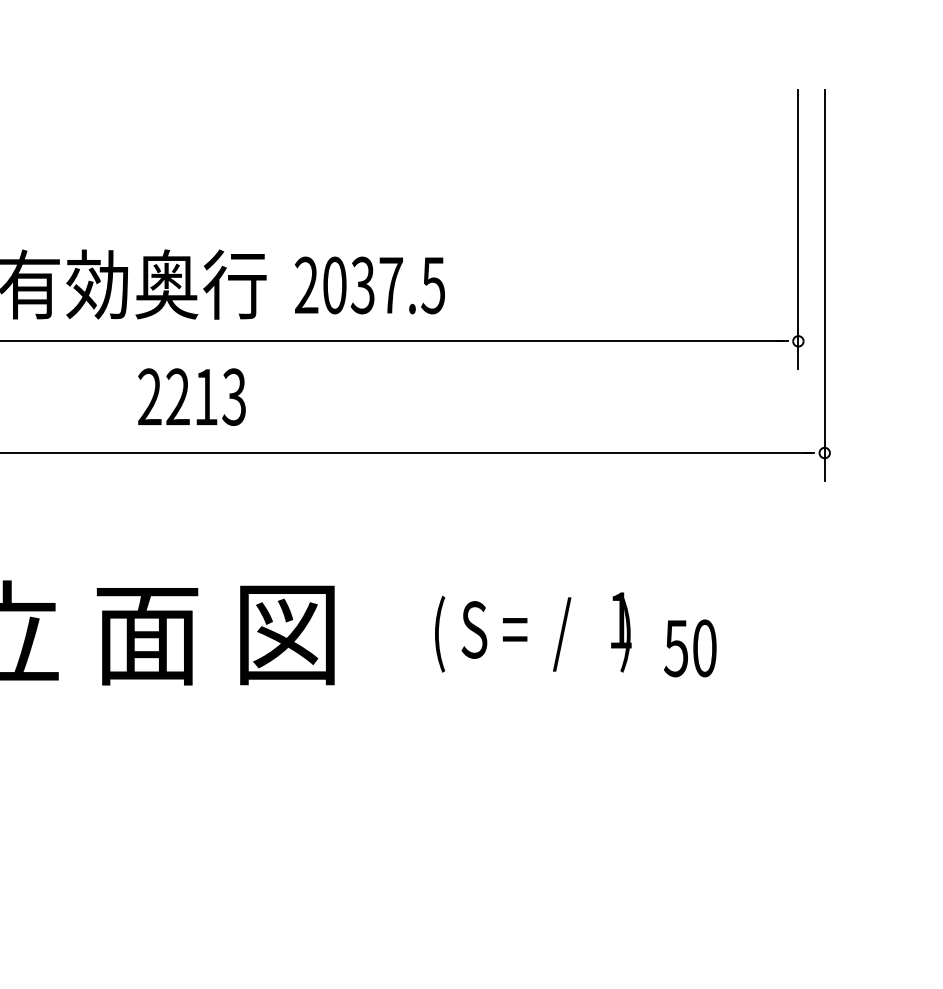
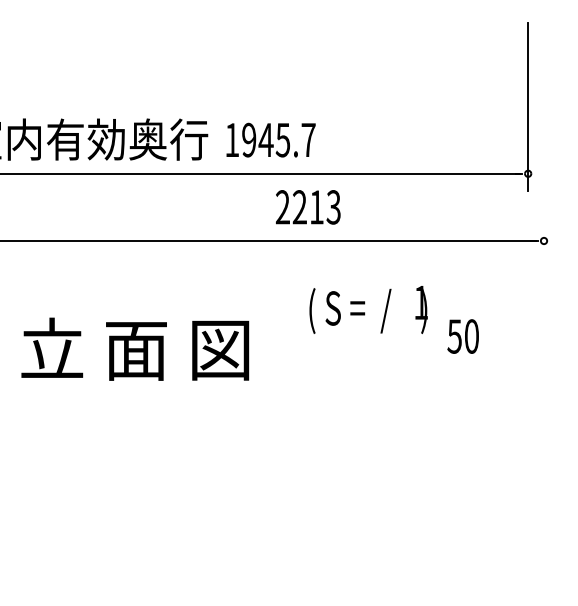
text: (370, 284) -> (270, 139), 2037.5 -> 1945.7
line: (825, 284) -> (544, 139), removed
text: (192, 397) -> (308, 207), moved
text: (533, 631) -> (368, 309), moved
text: (689, 648) -> (462, 336), moved

